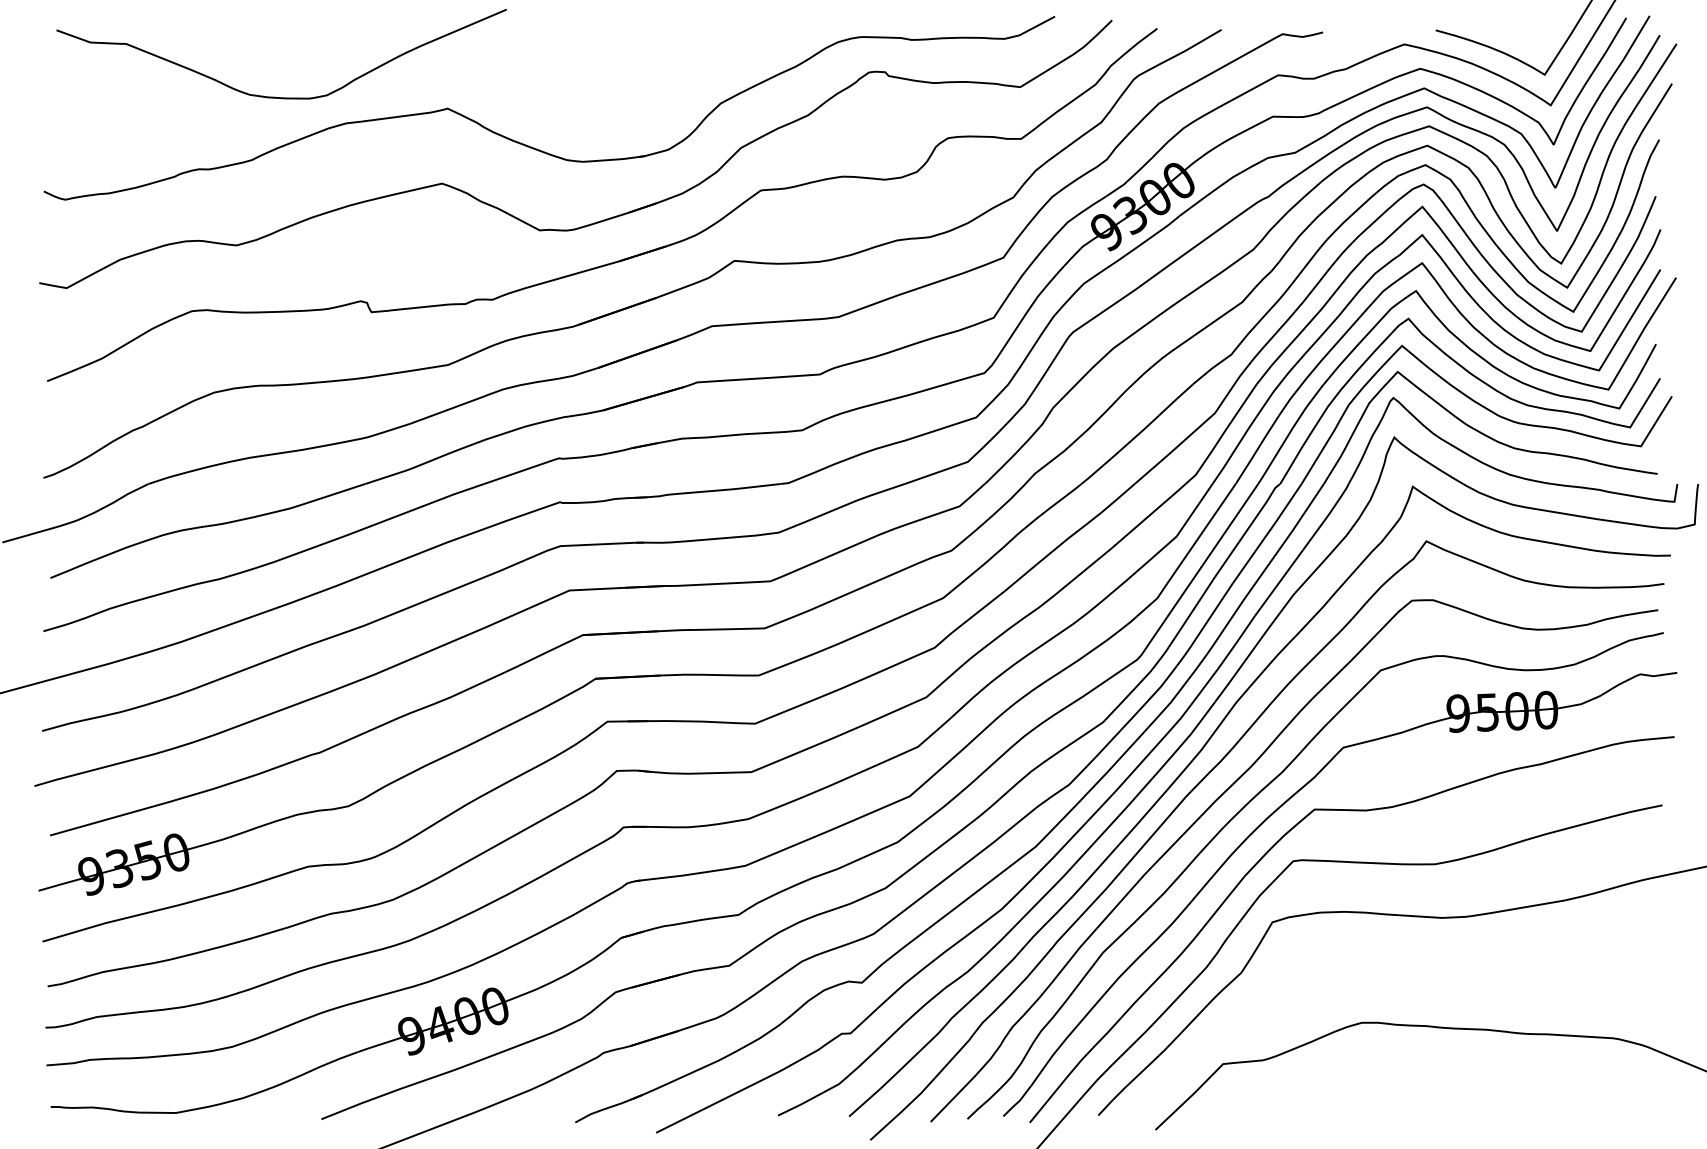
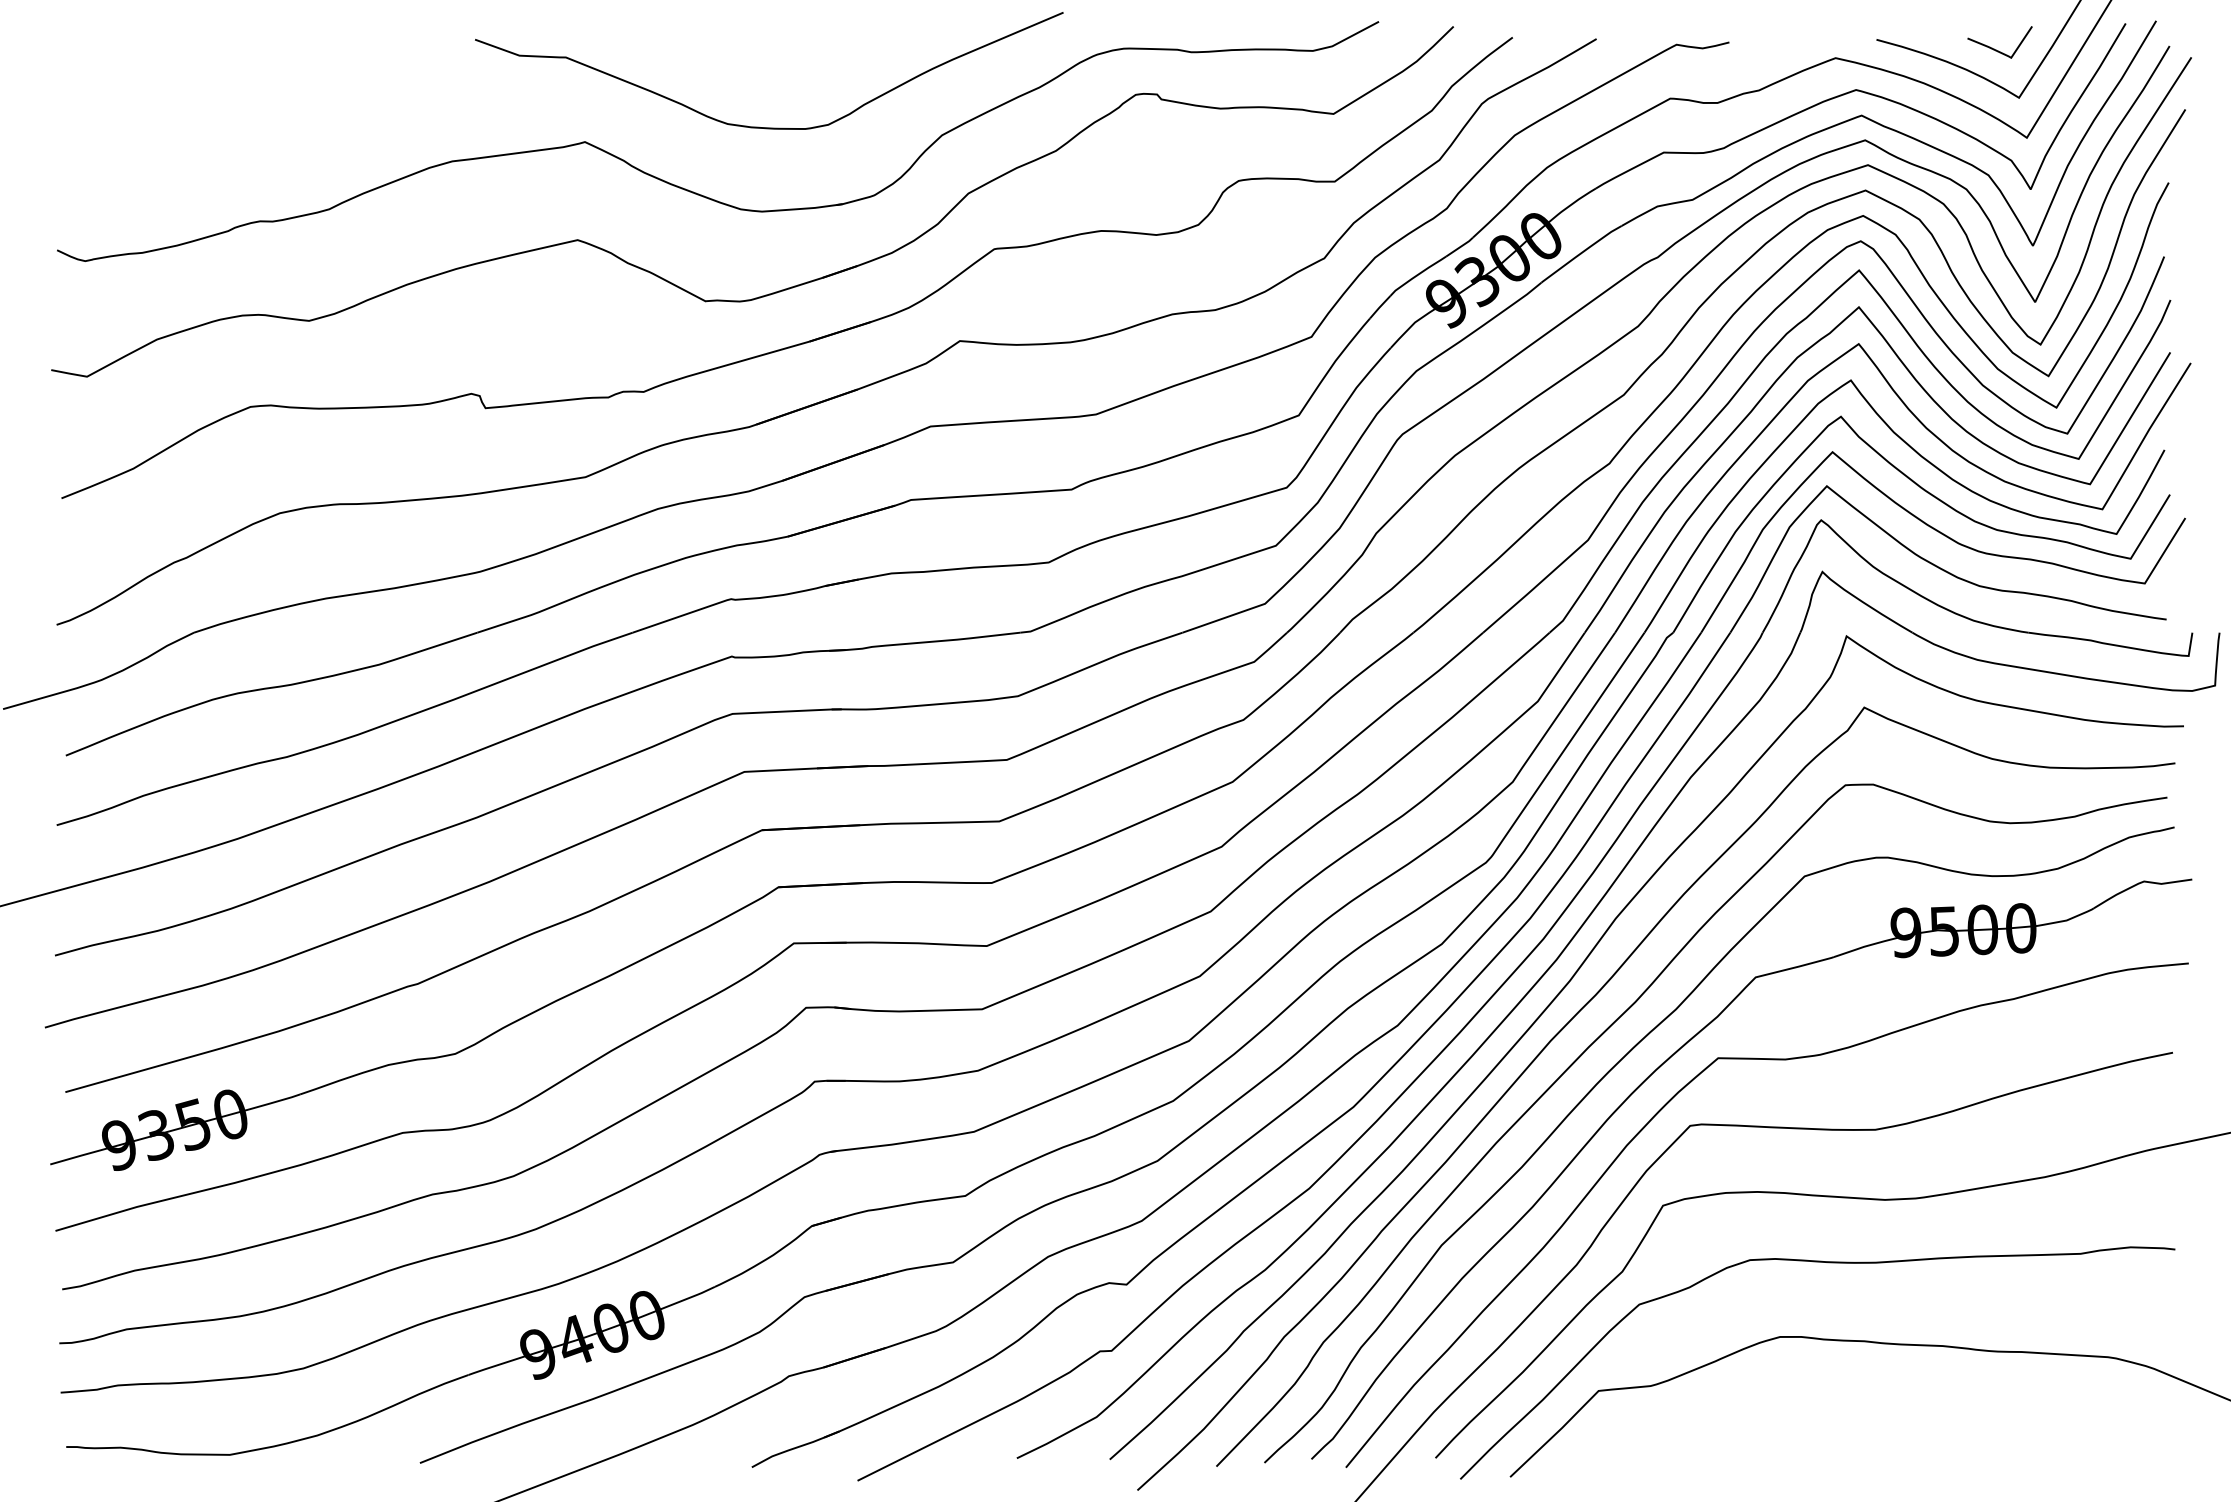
line: (1527, 37) -> (1996, 49), added
curve: (275, 96) -> (761, 126), moved
curve: (1392, 966) -> (1820, 1263), added

